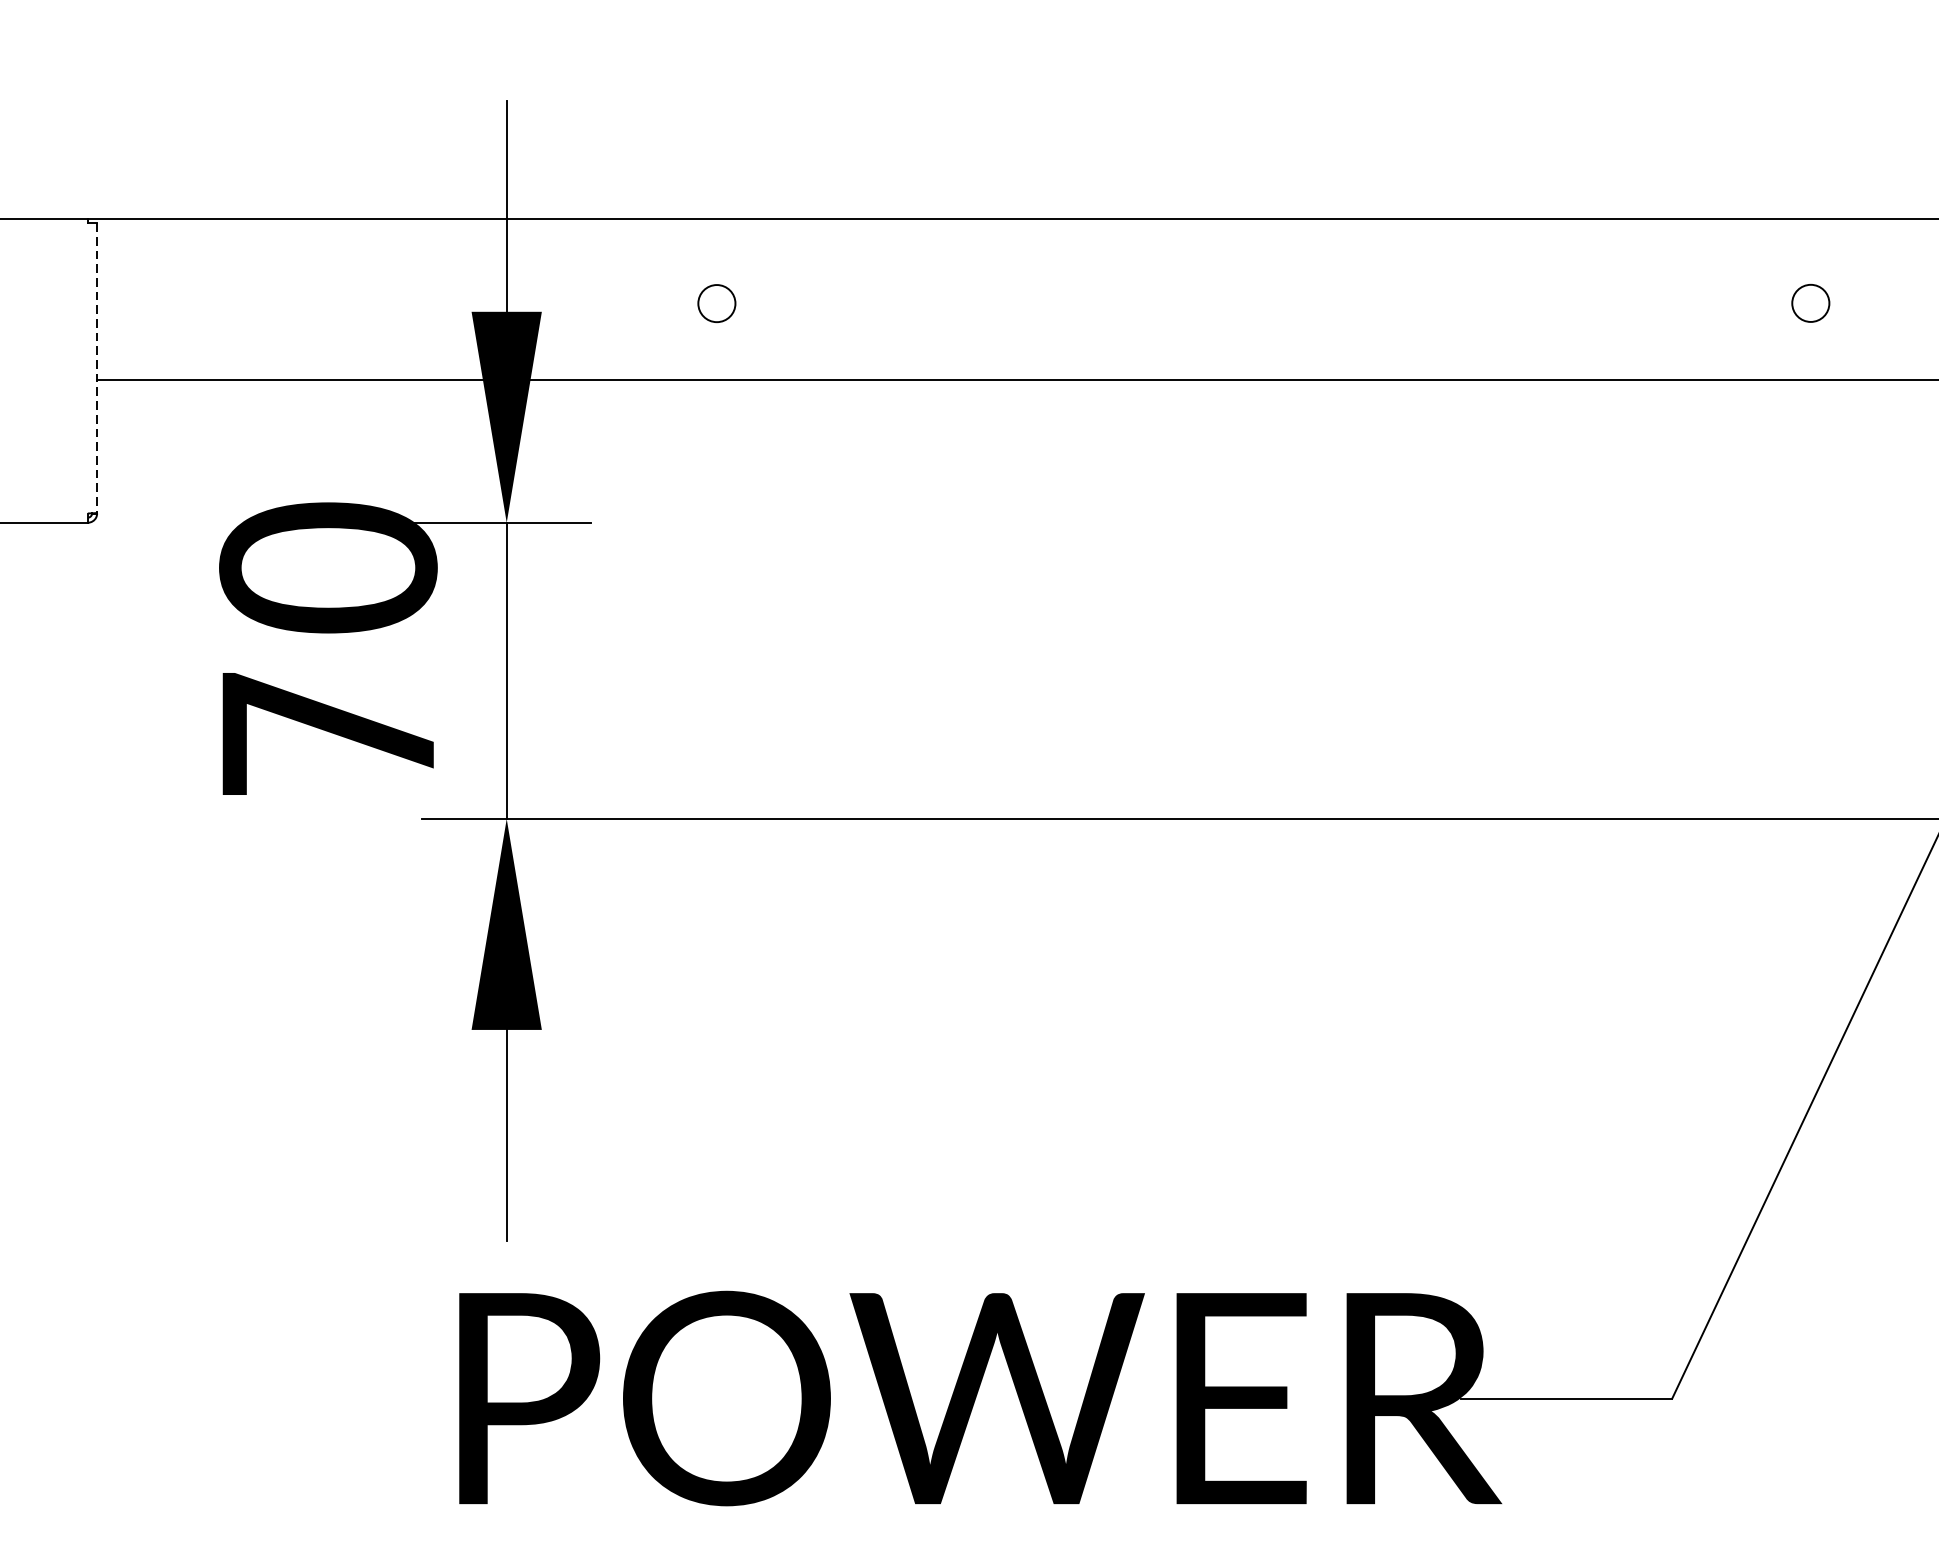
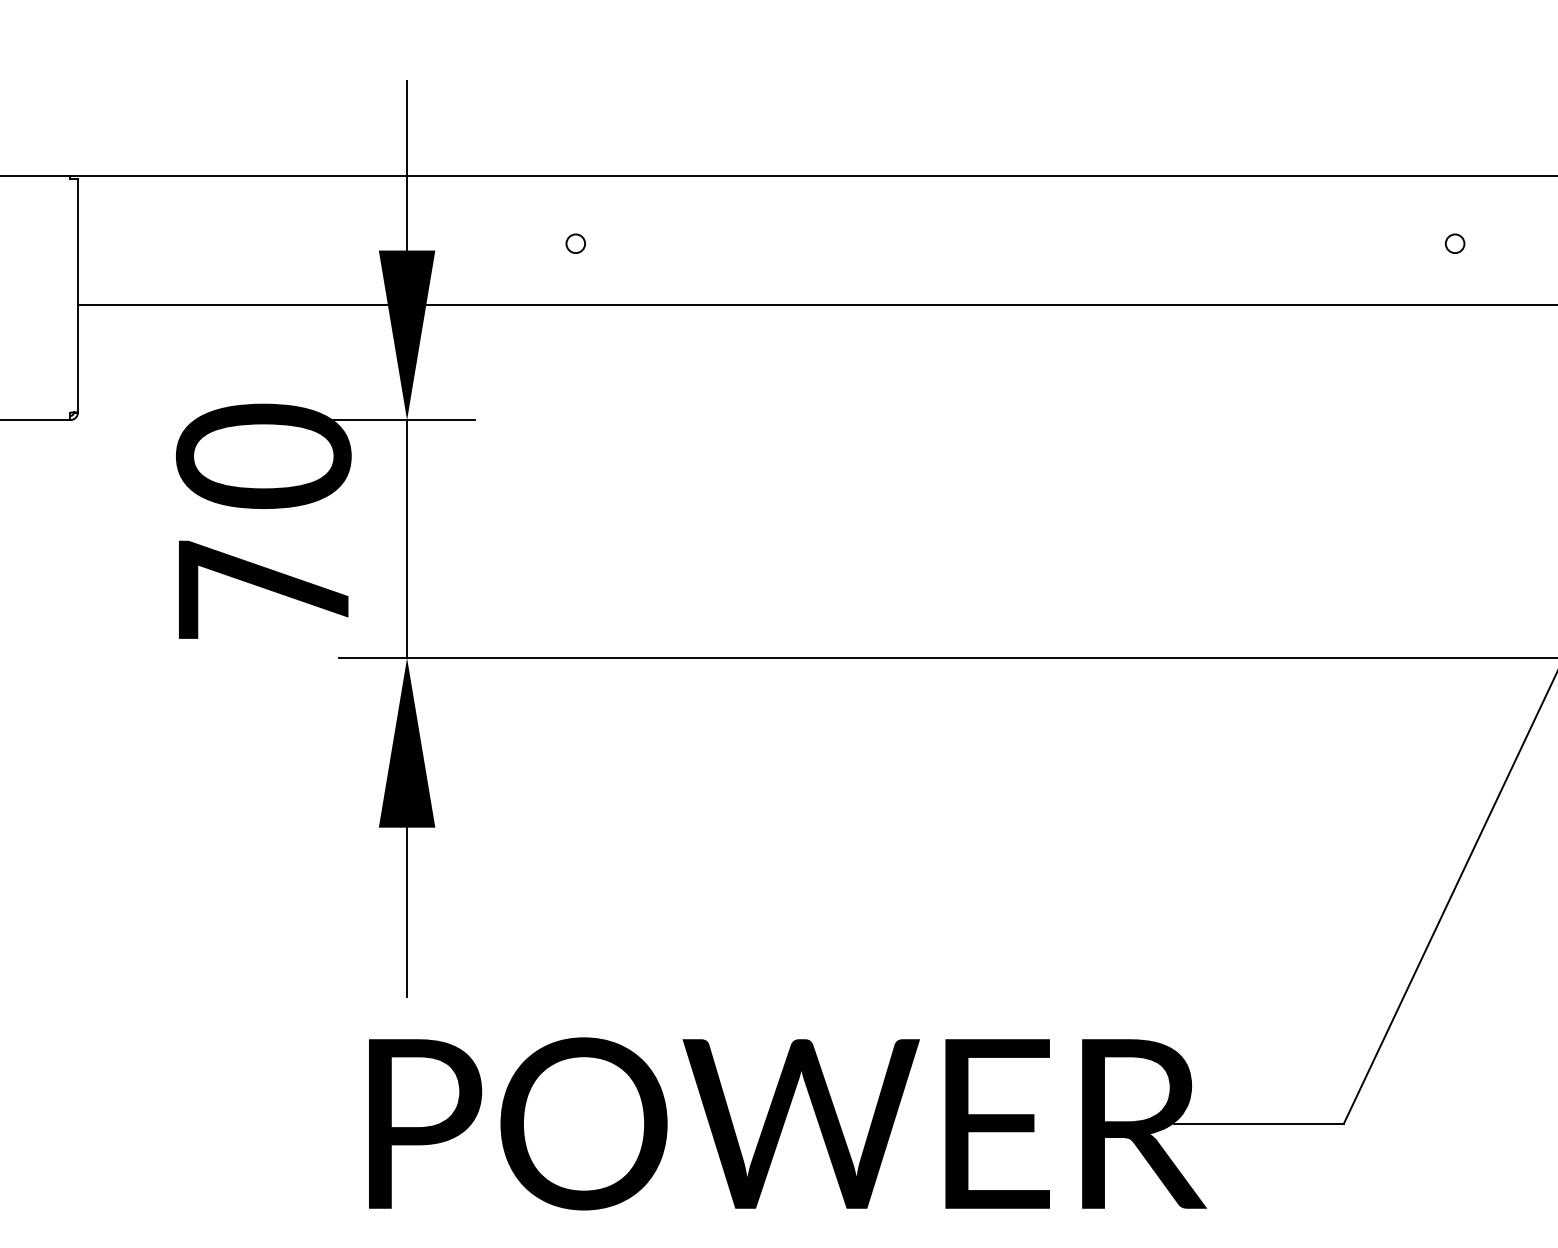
circle: (716, 303) -> (575, 243), size x0.62
circle: (1810, 303) -> (1454, 243), size x0.62
line: (96, 368) -> (77, 296), dashed -> solid

